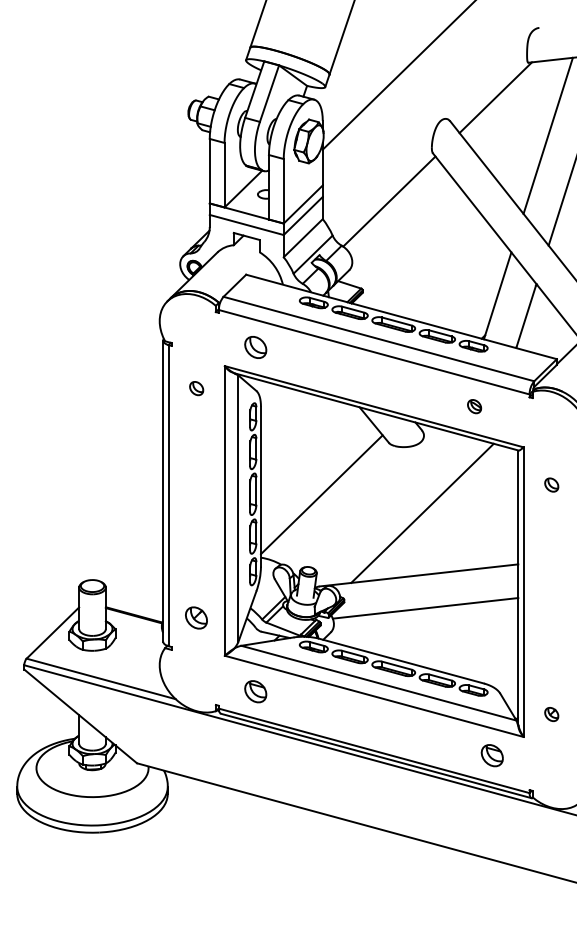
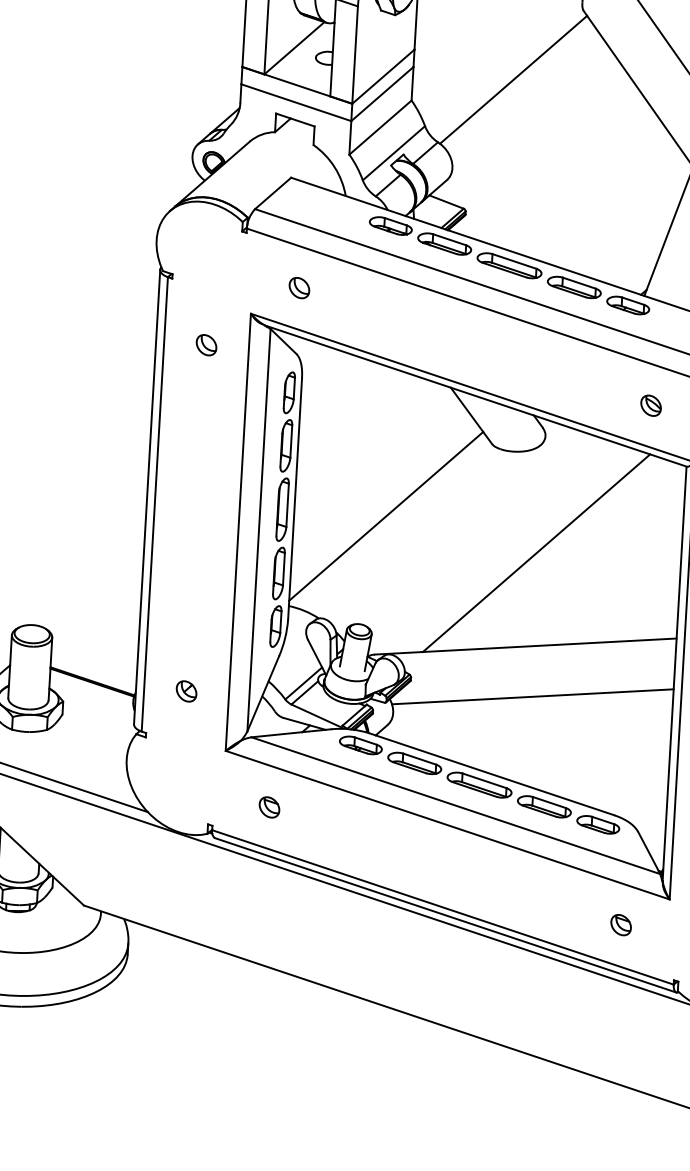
part: (255, 346) -> (298, 286), size x0.62
part: (474, 406) -> (650, 405), moved
part: (196, 617) -> (186, 690), size x0.62
part: (255, 690) -> (269, 805), size x0.62
part: (492, 755) -> (621, 924), size x0.62

